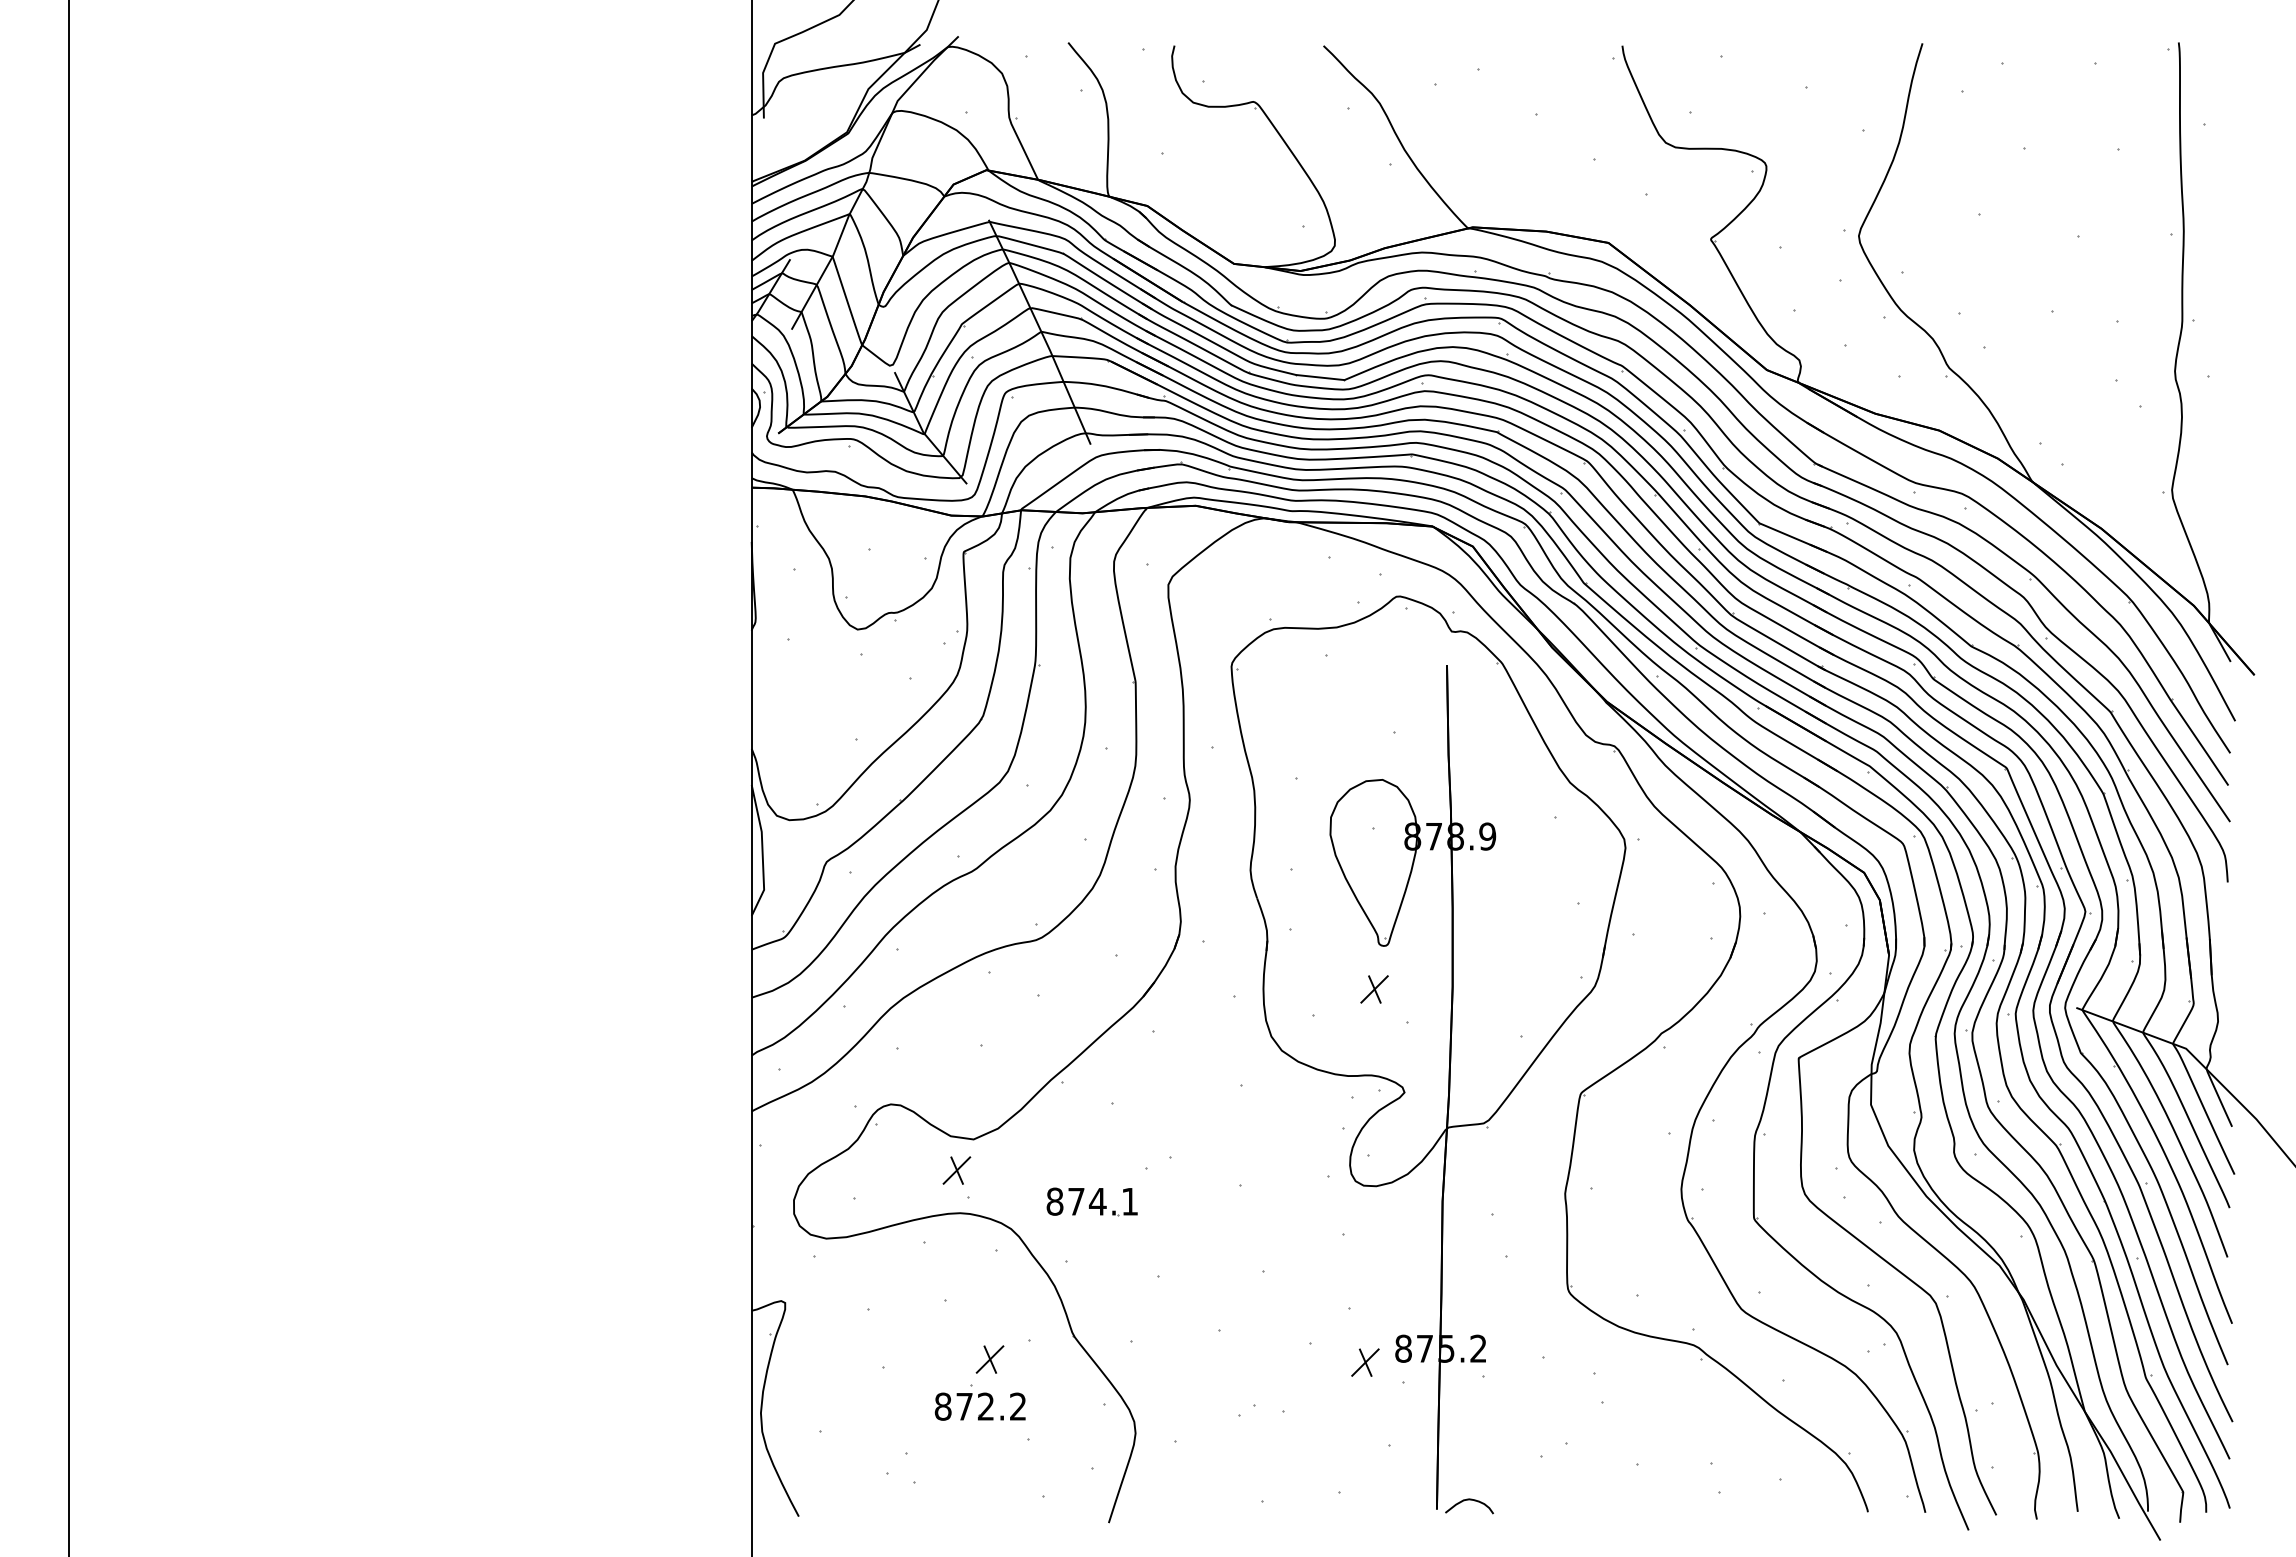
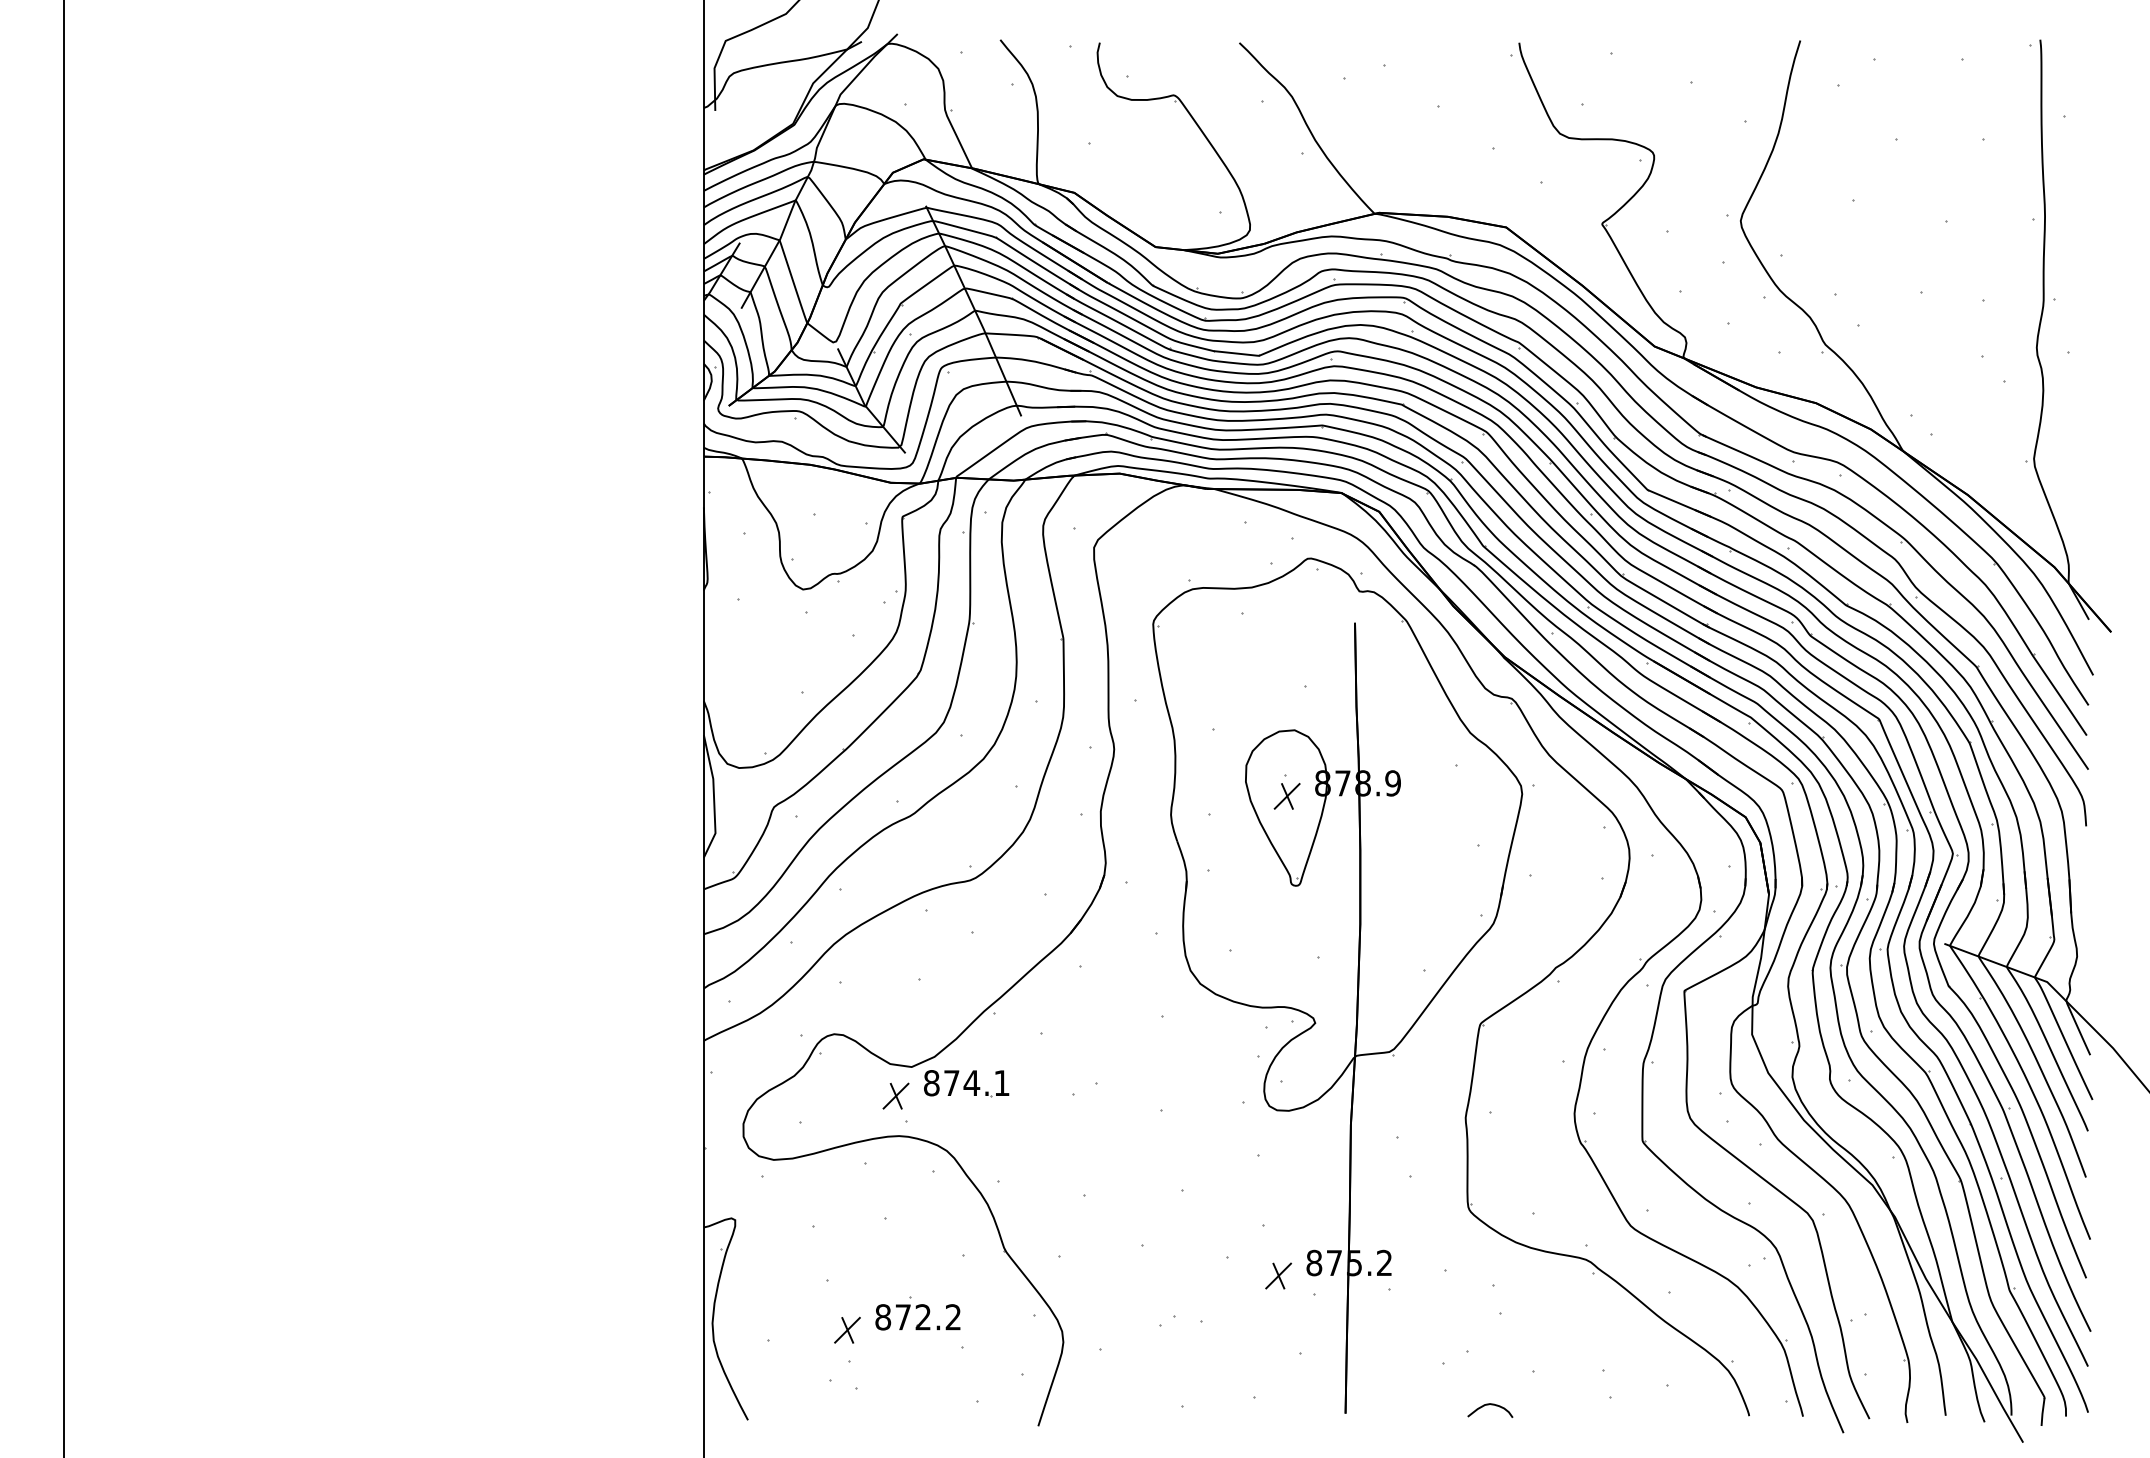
part: (1374, 989) -> (1287, 796), moved
part: (1091, 1201) -> (965, 1082), moved
part: (989, 1359) -> (846, 1330), moved
curve: (1469, 1500) -> (1490, 1405), moved

